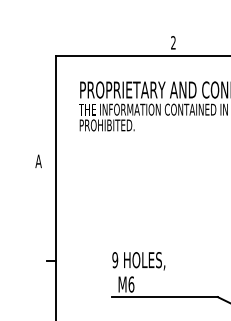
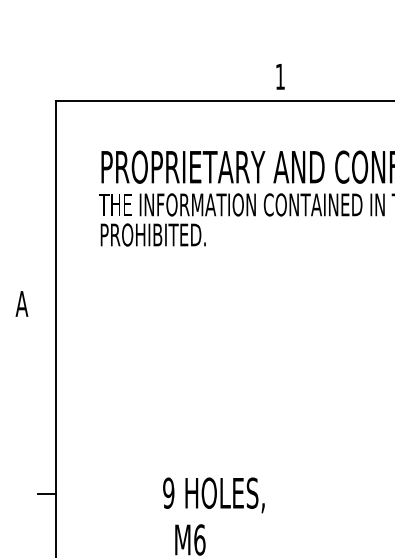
text: (173, 42) -> (280, 76), 2 -> 1

